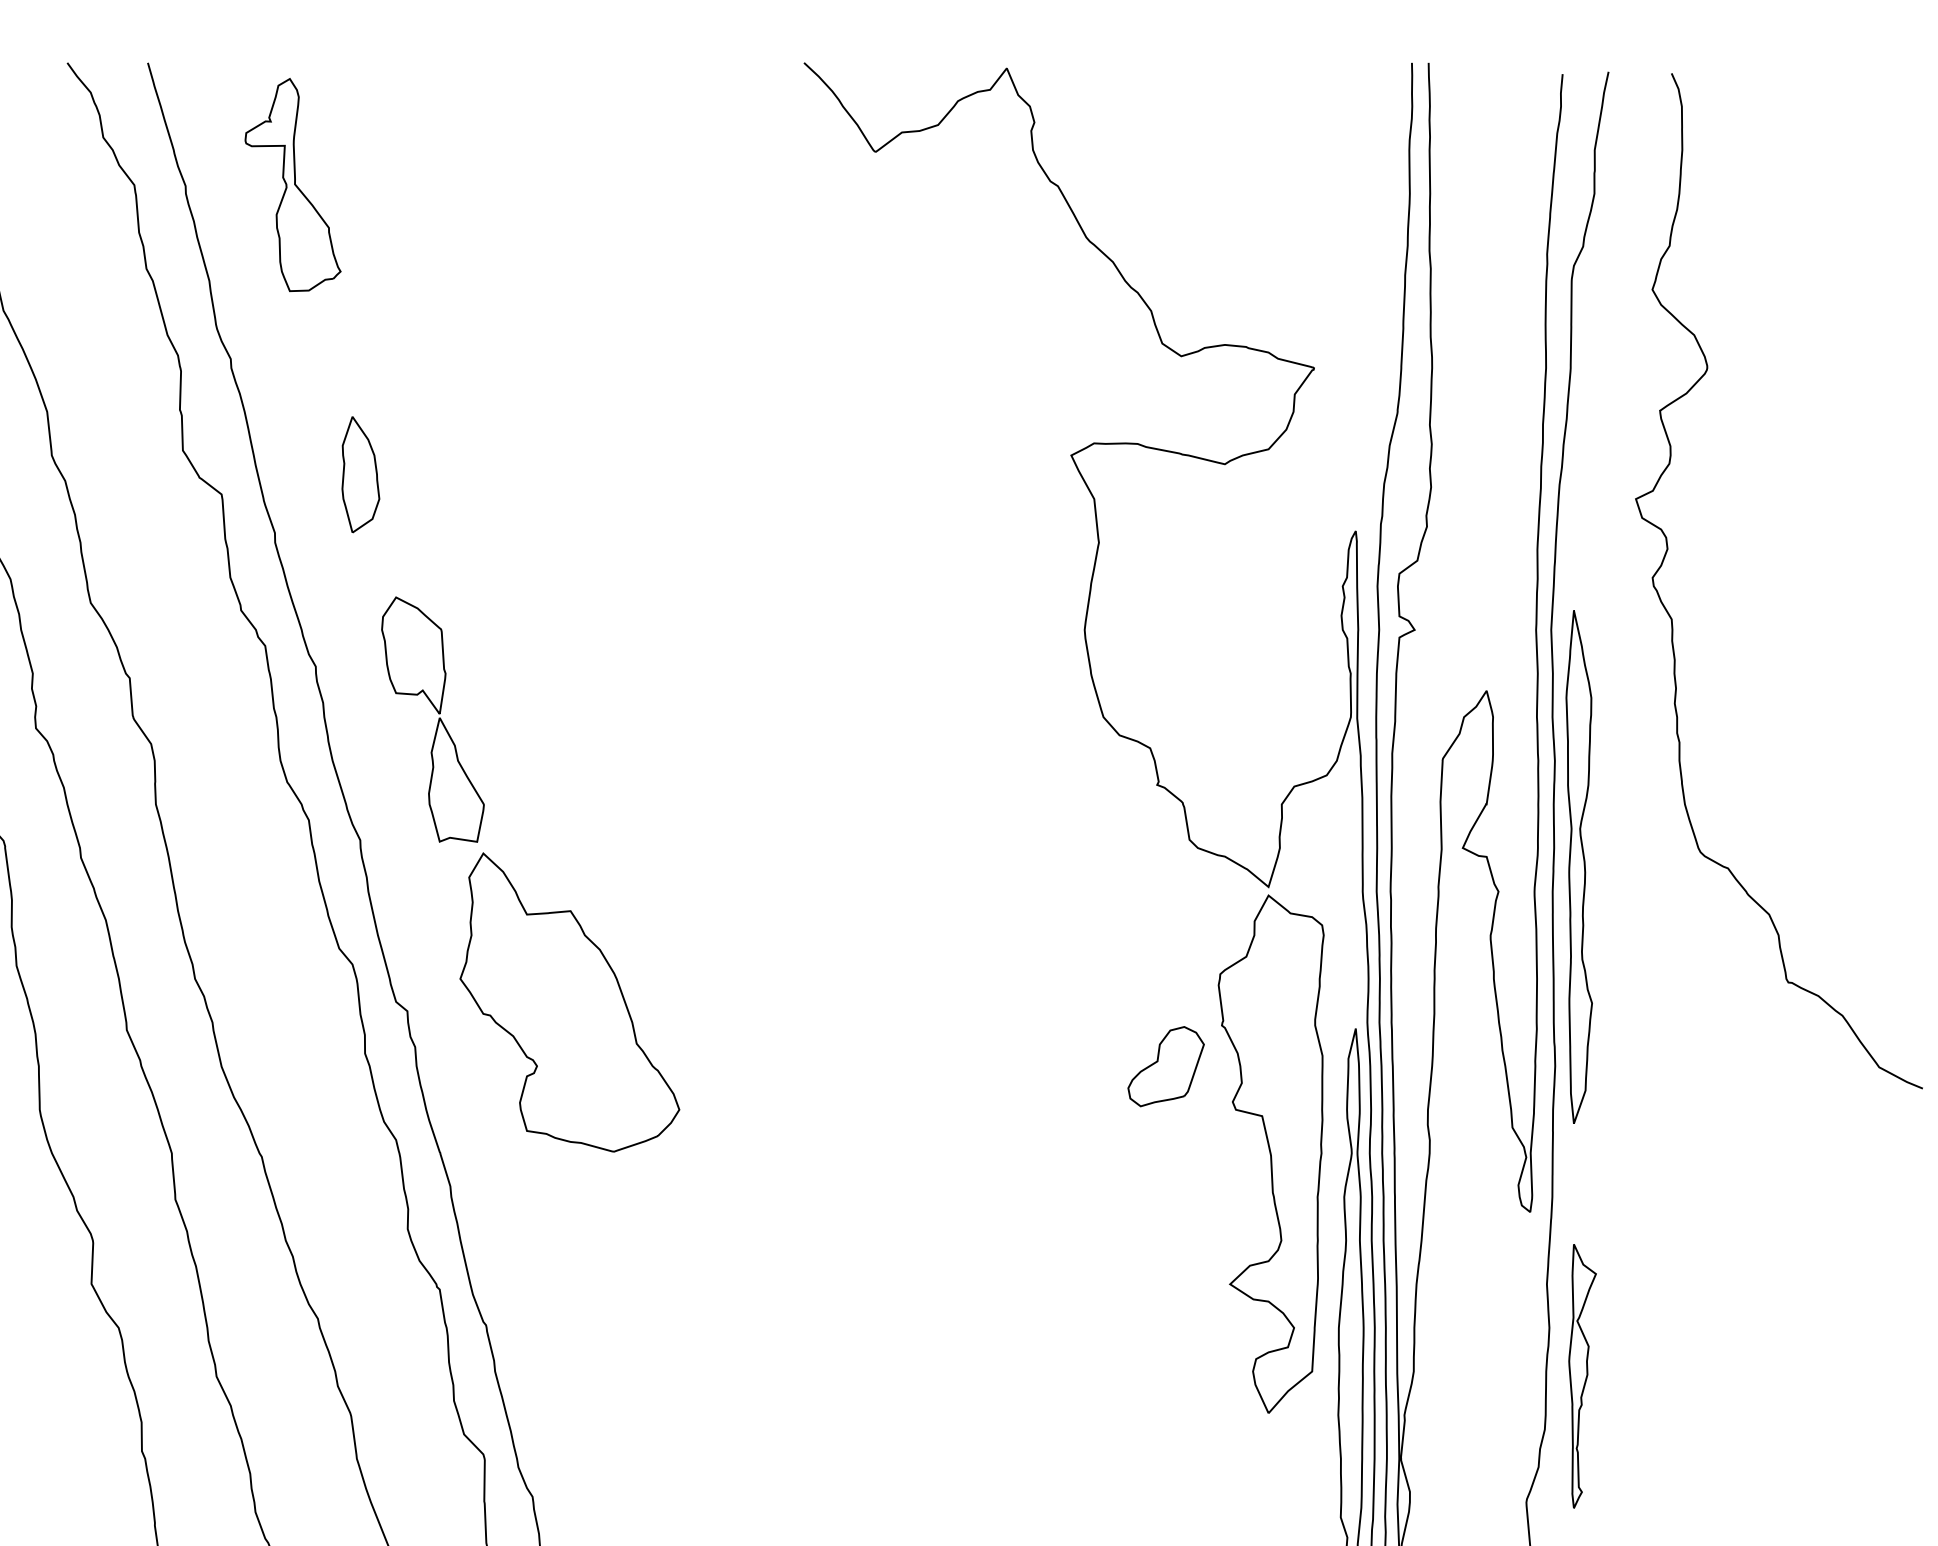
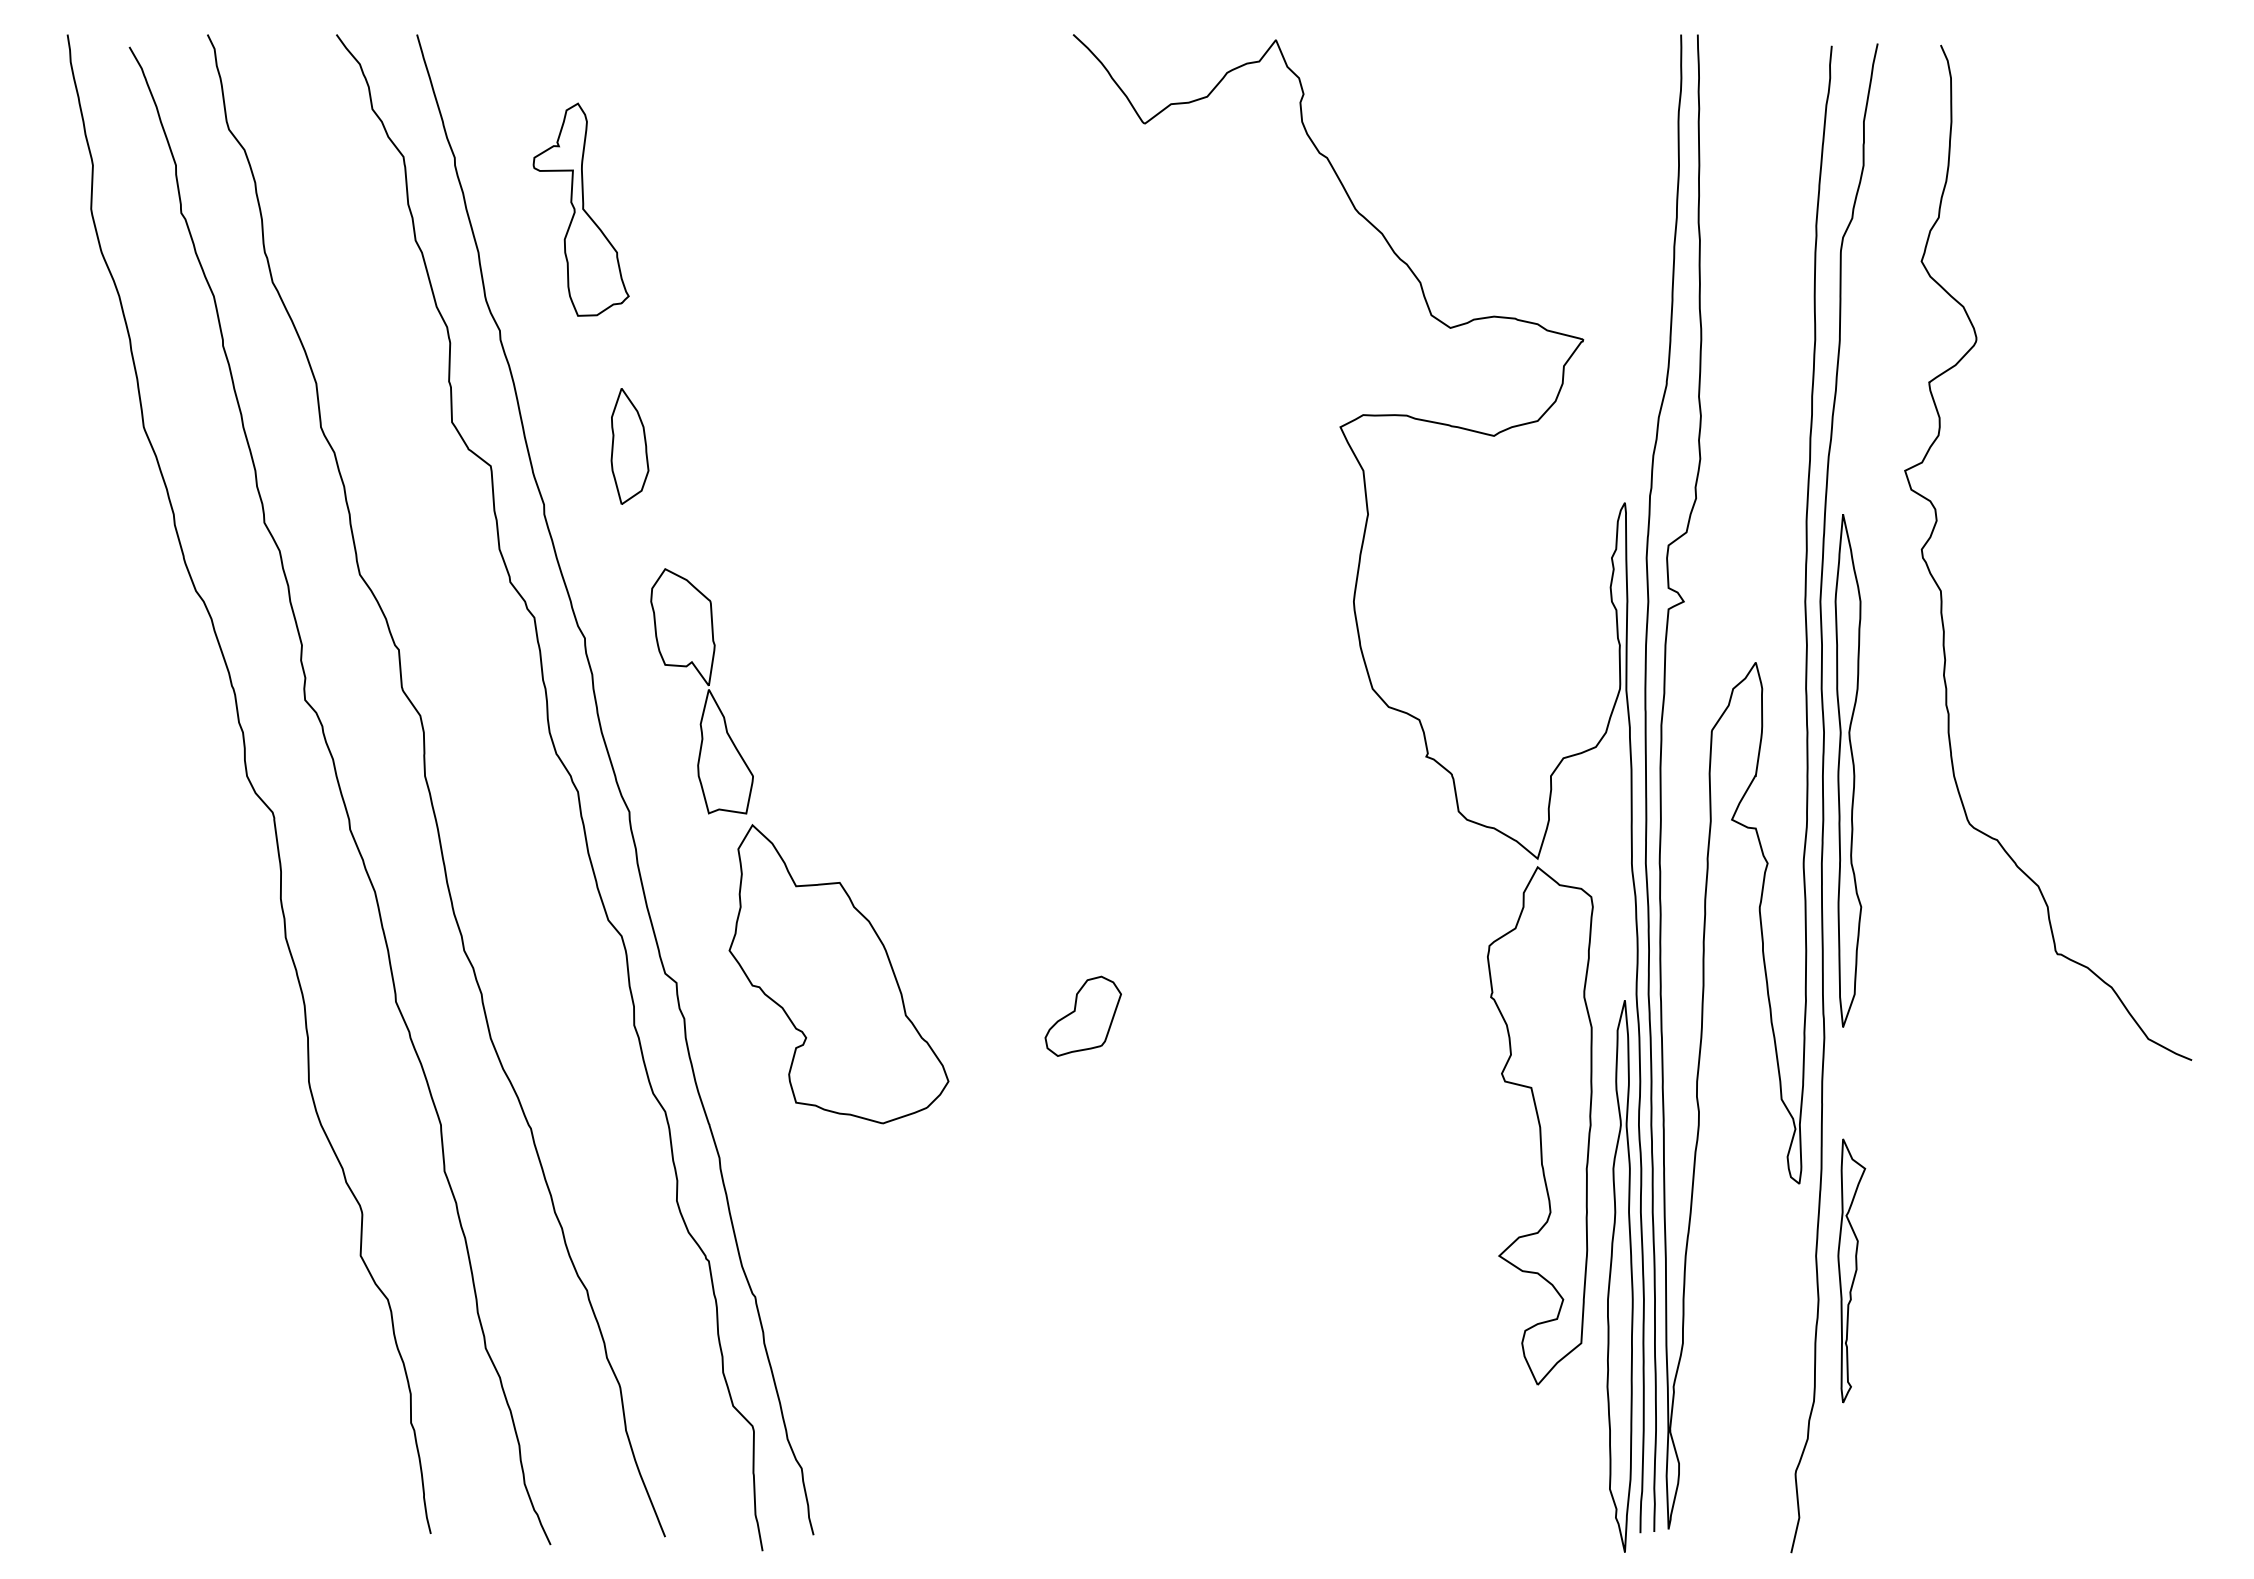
part: (292, 184) -> (580, 209), moved
part: (1579, 866) -> (1848, 770), moved
part: (1165, 1065) -> (1082, 1015), moved
part: (1582, 1375) -> (1851, 1270), moved

